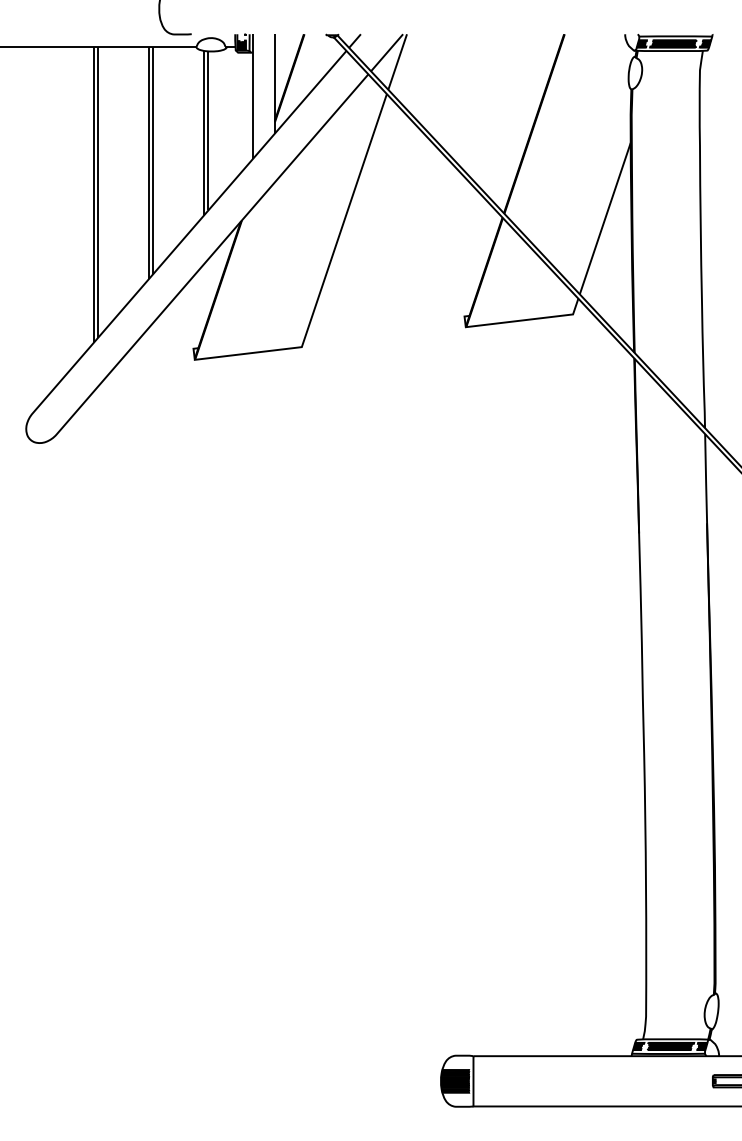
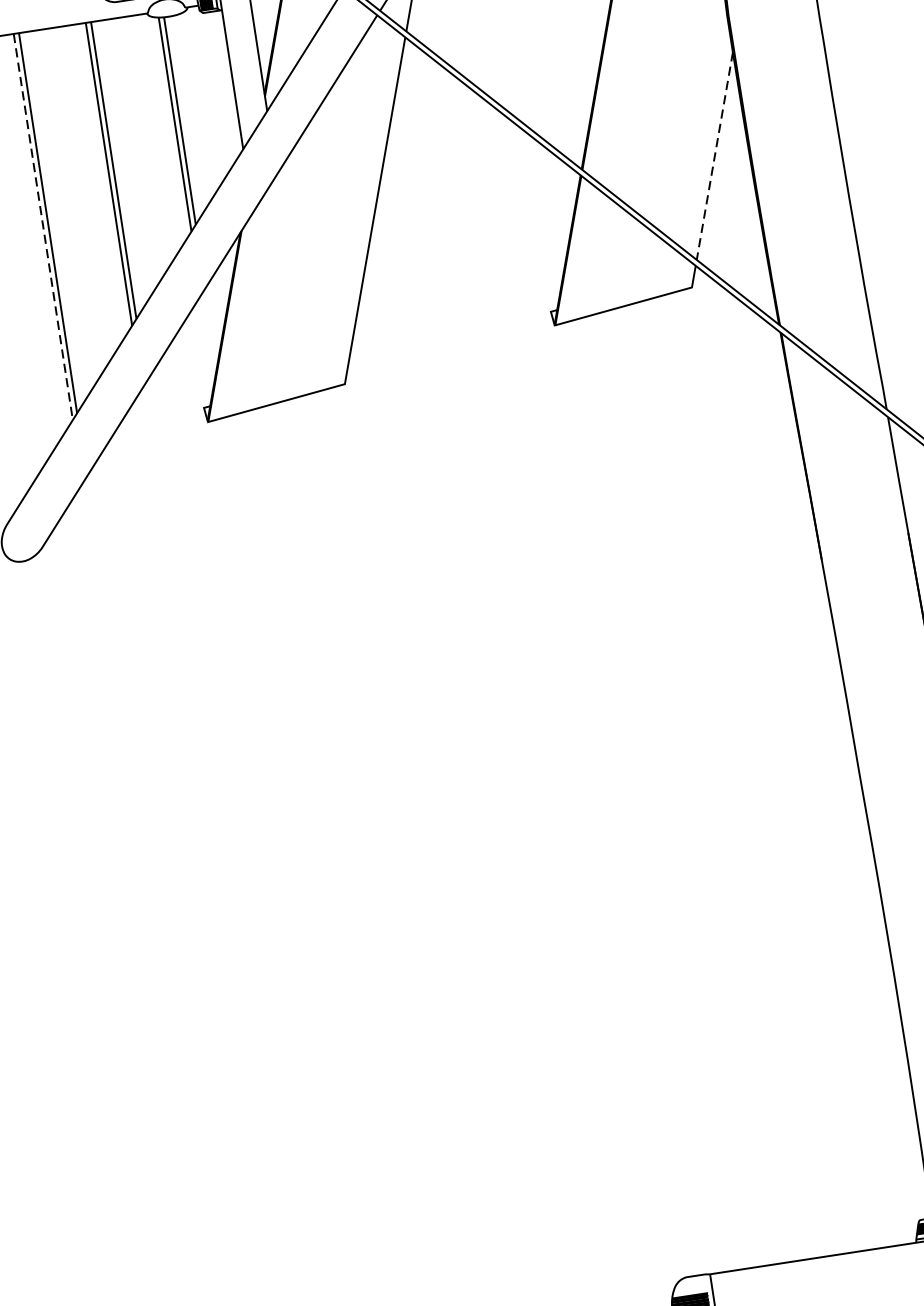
line: (93, 195) -> (43, 228), solid -> dashed
line: (605, 218) -> (715, 155), solid -> dashed

